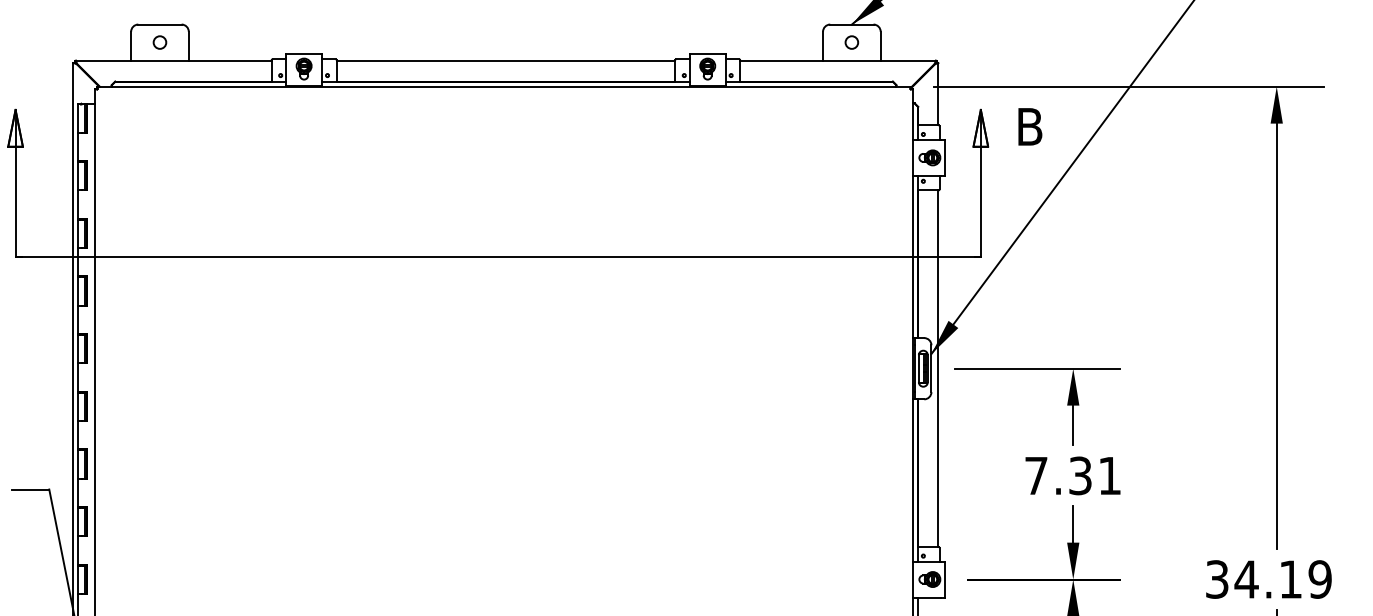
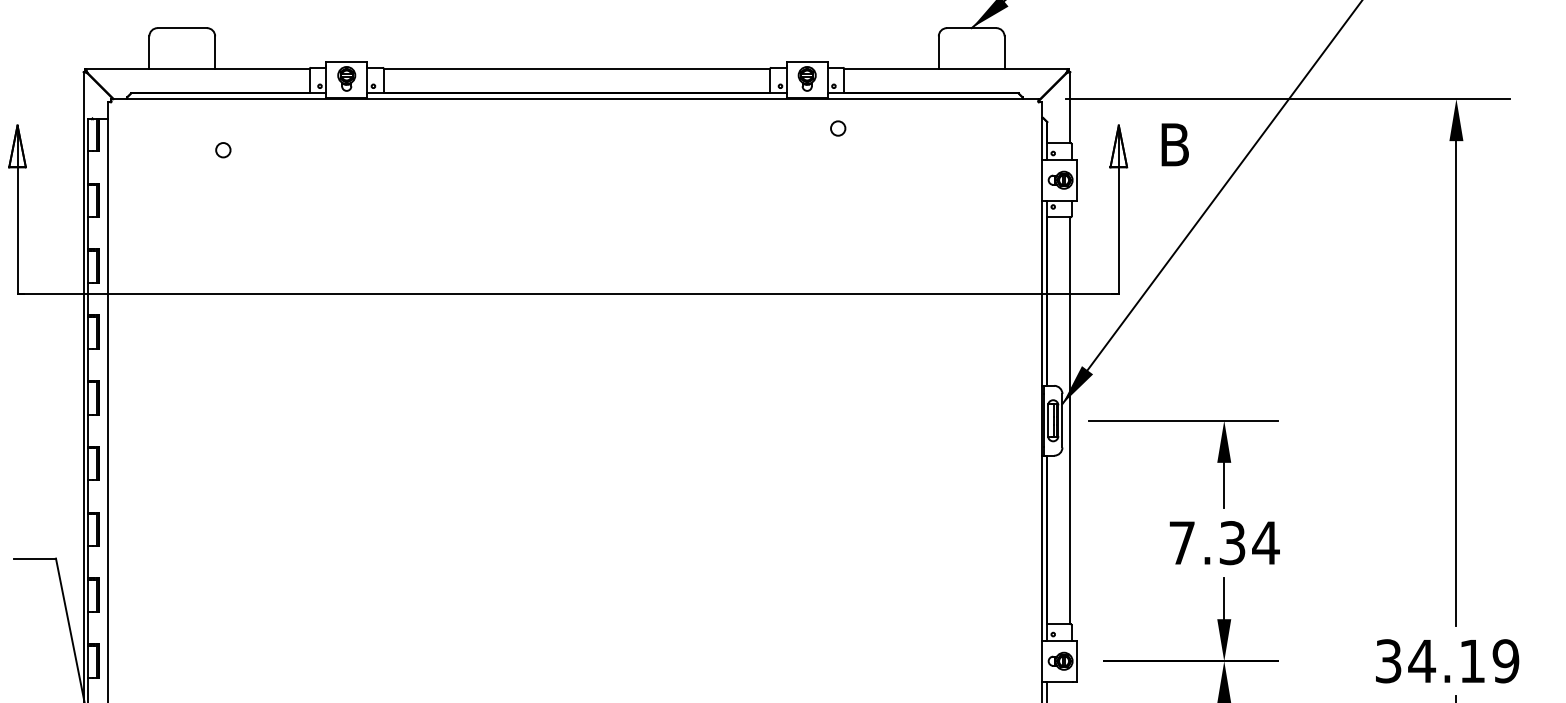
circle: (159, 42) -> (222, 150), moved
circle: (851, 42) -> (837, 128), moved
text: (1109, 475) -> (1265, 542), 7.31 -> 7.34

